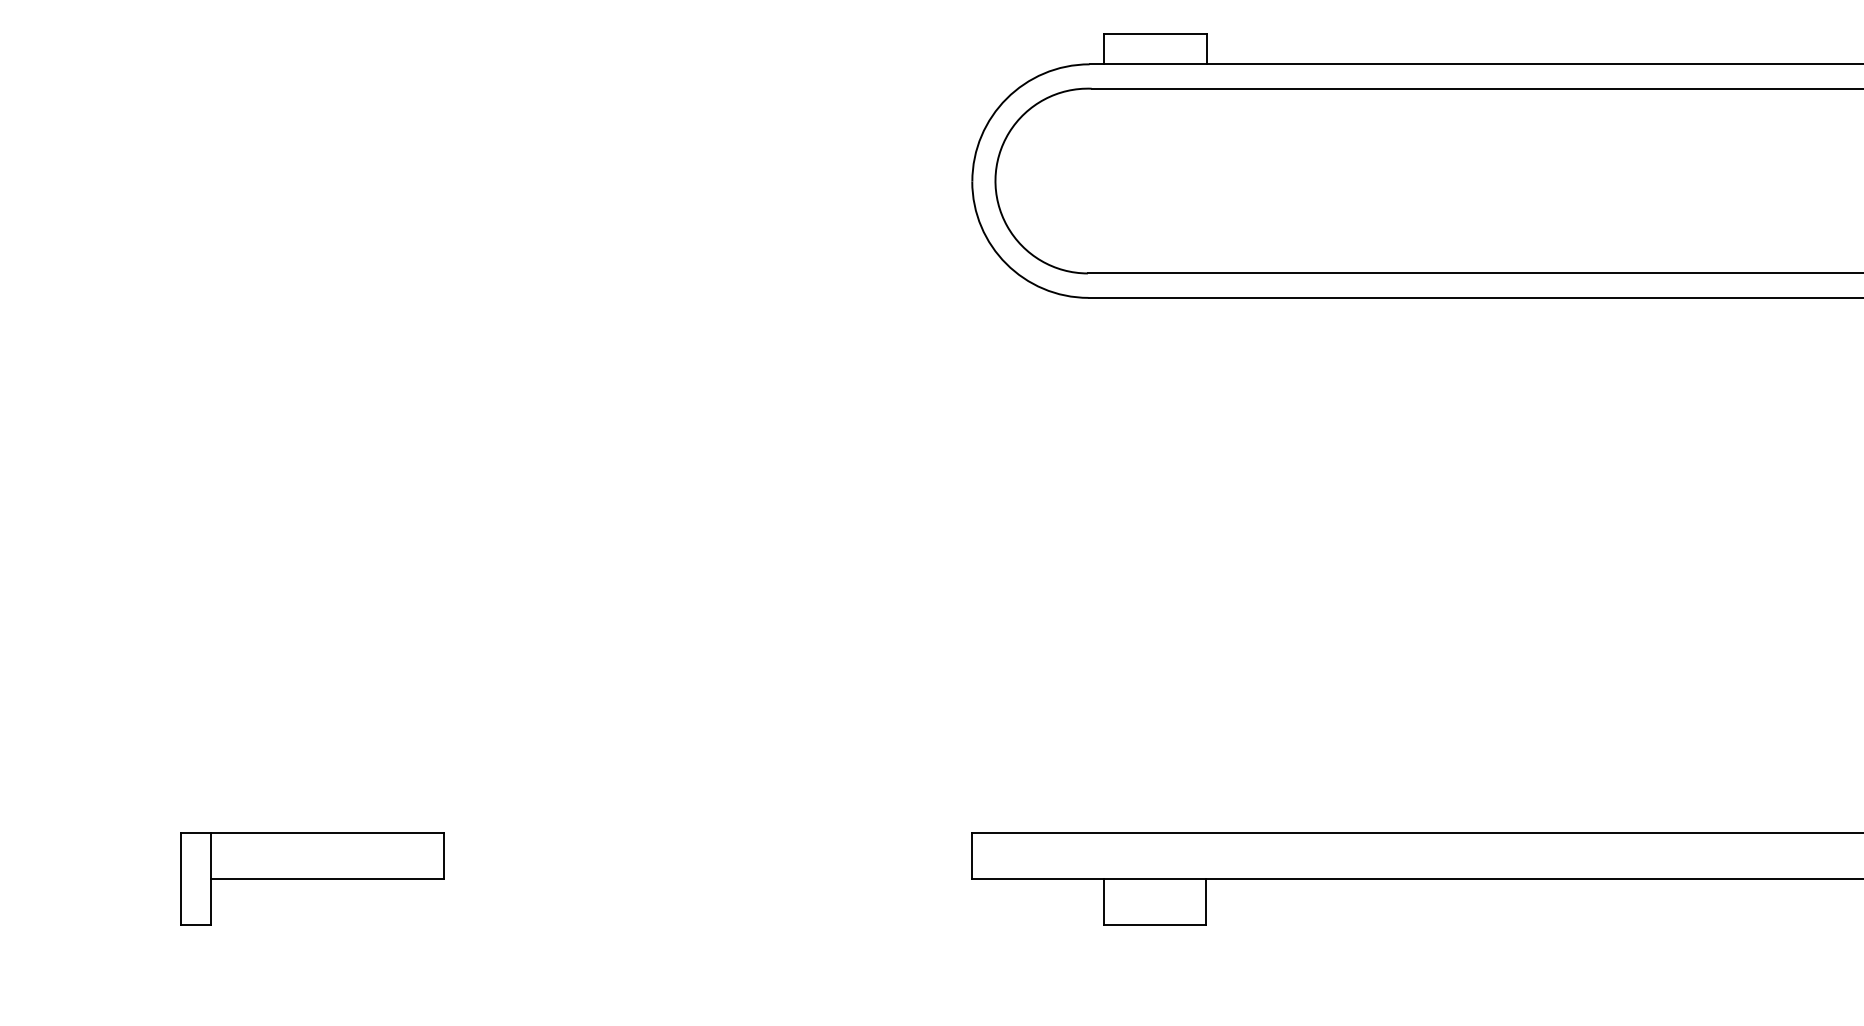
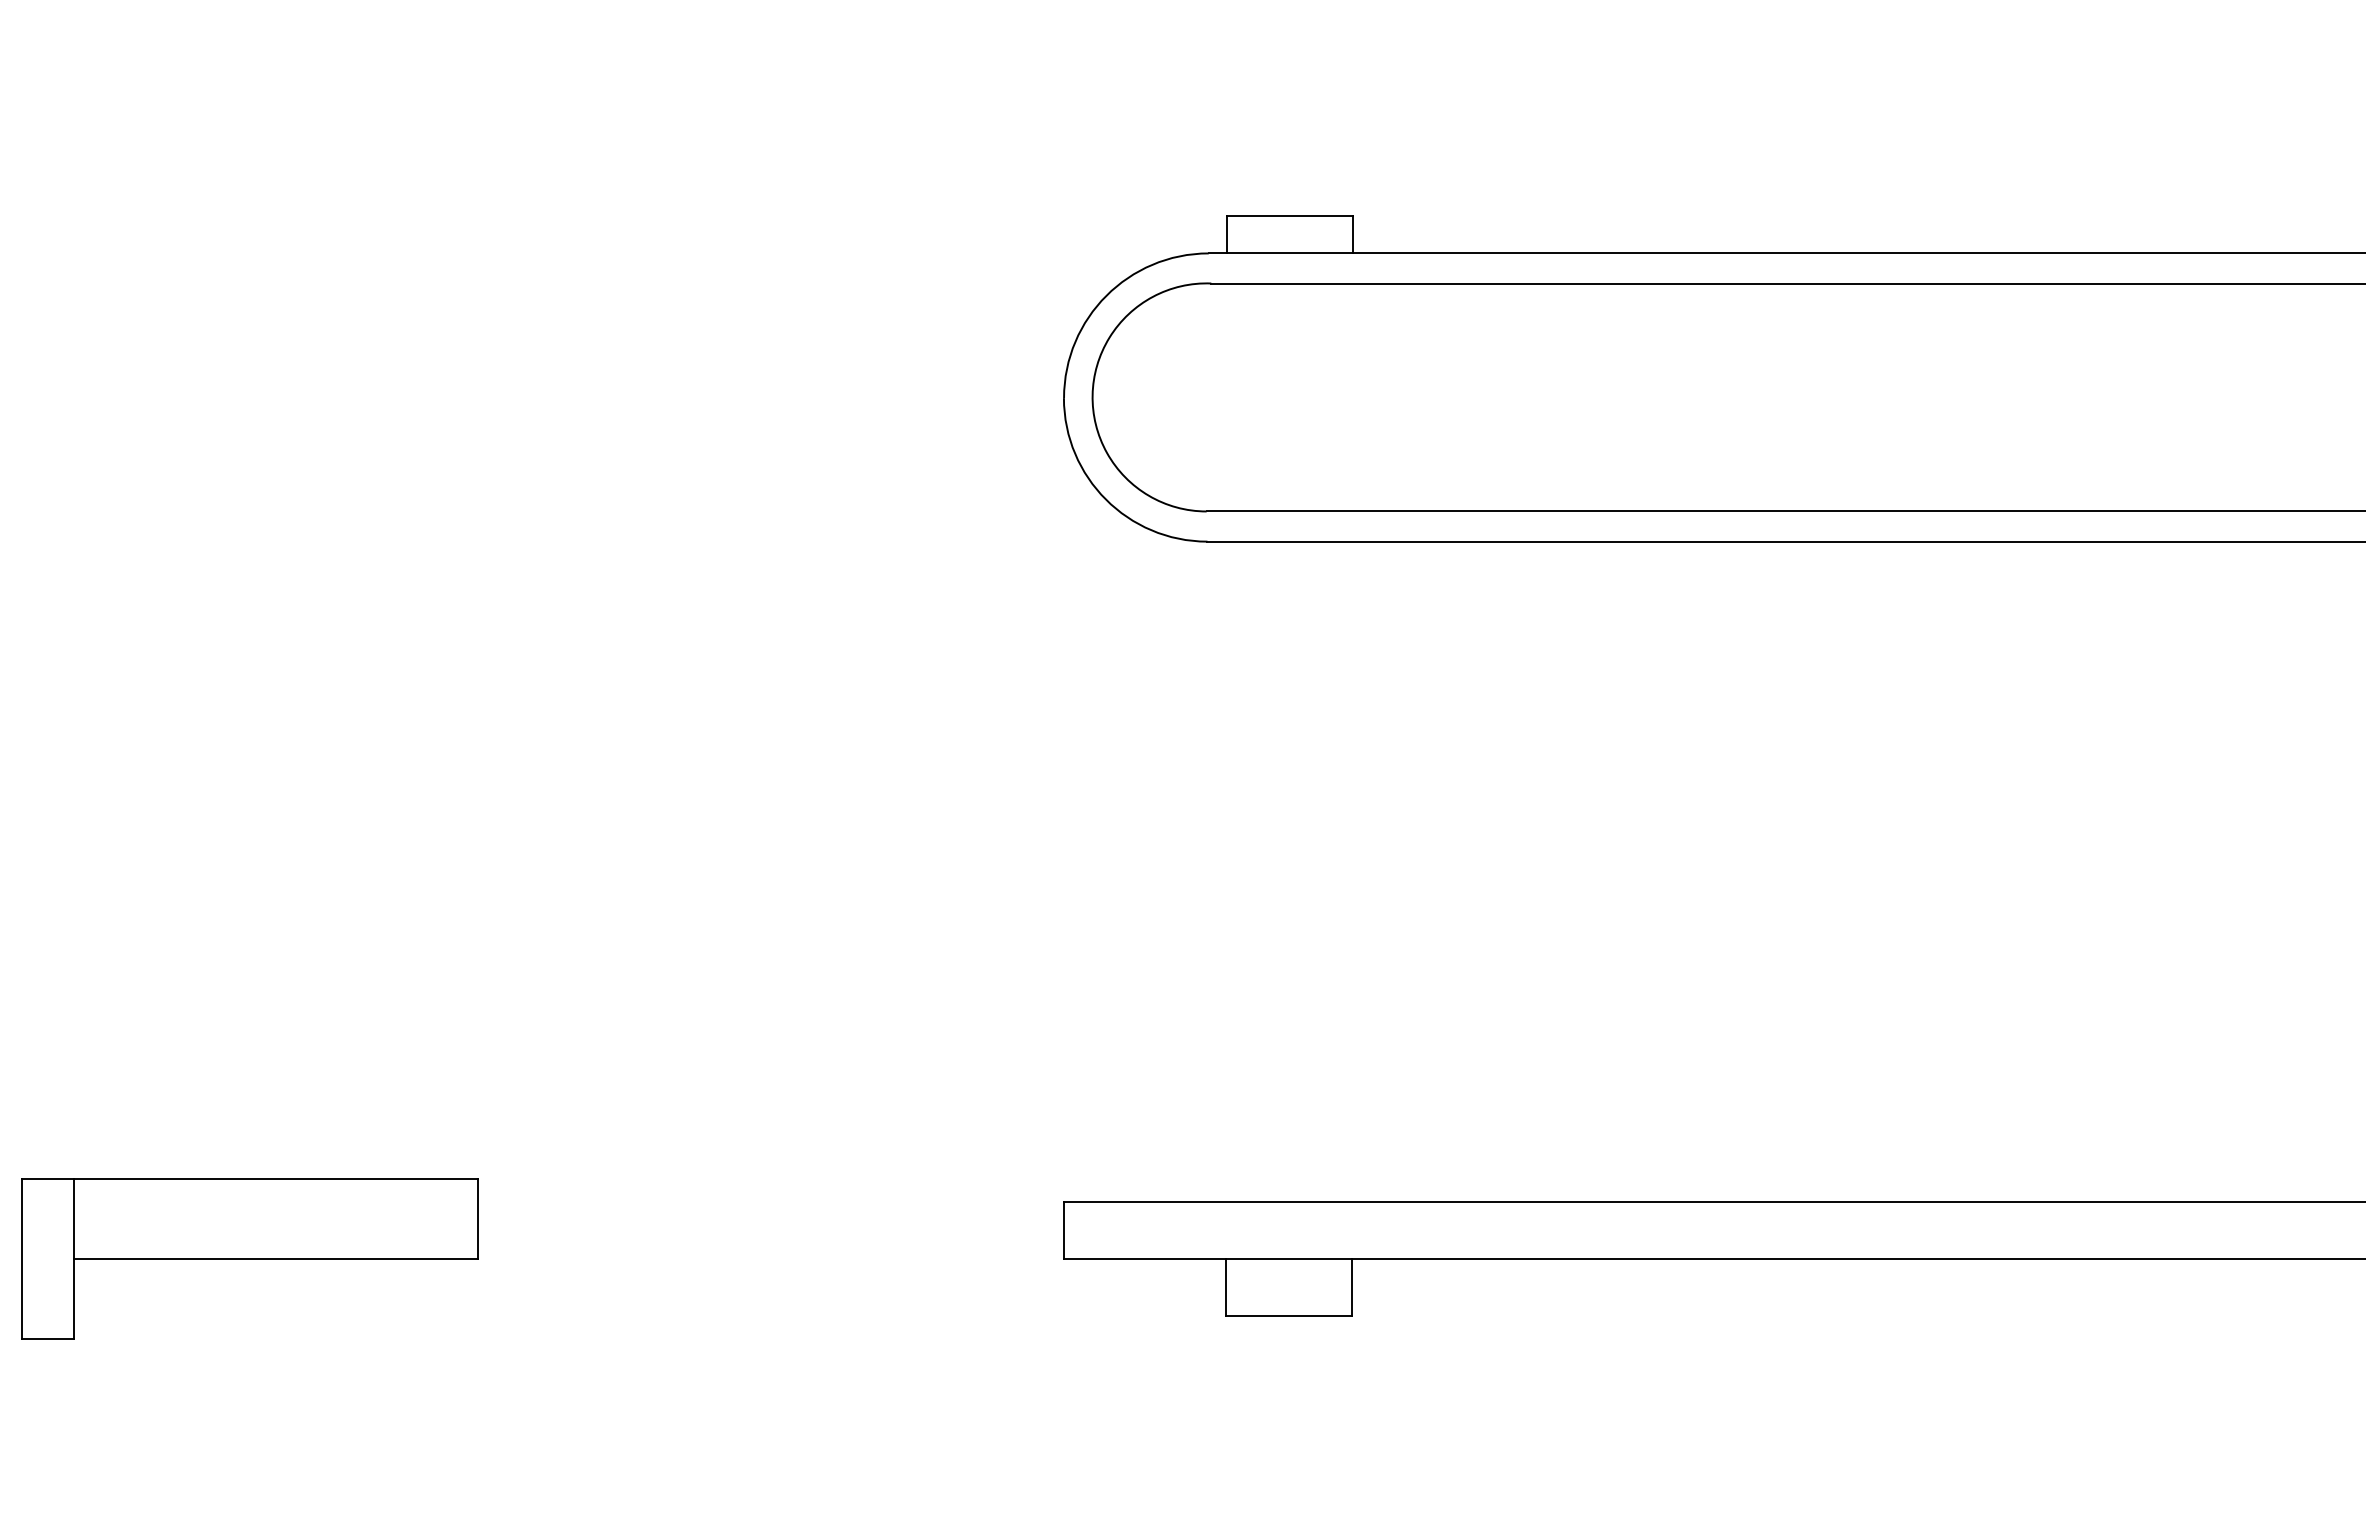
part: (312, 878) -> (249, 1258), size x1.4

